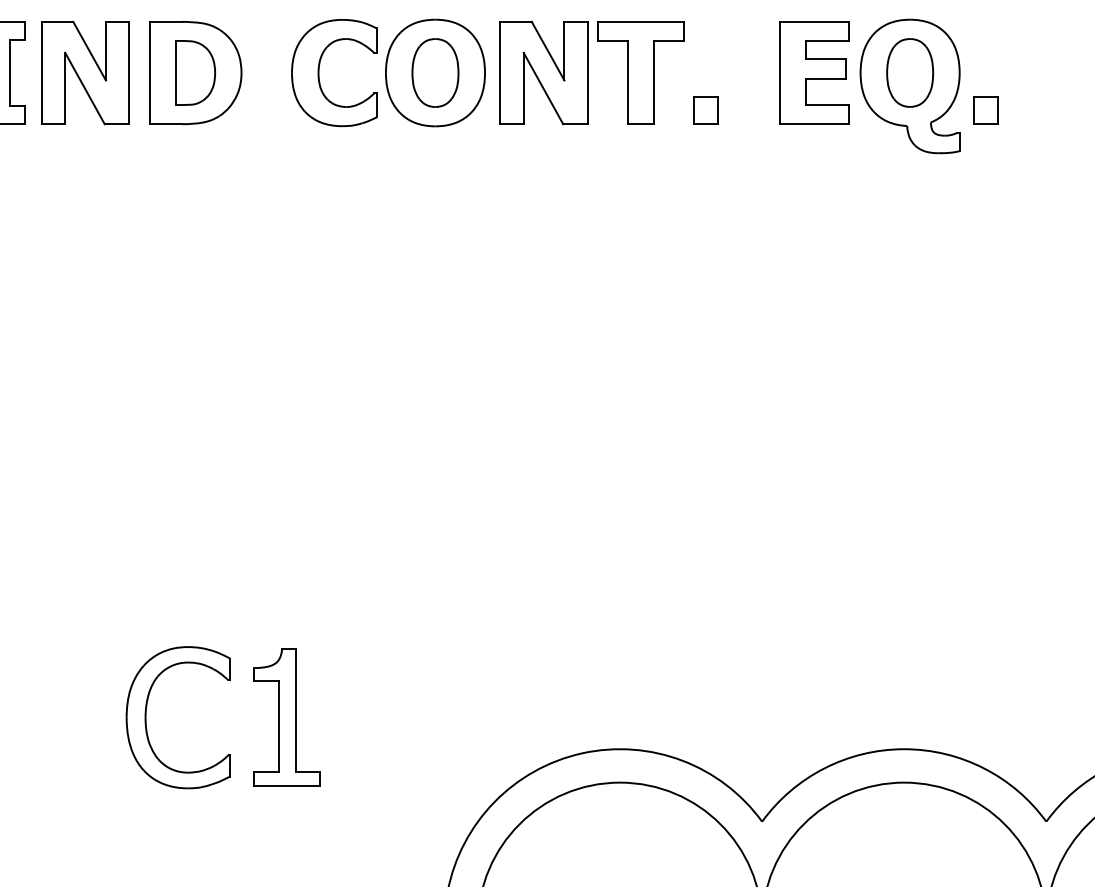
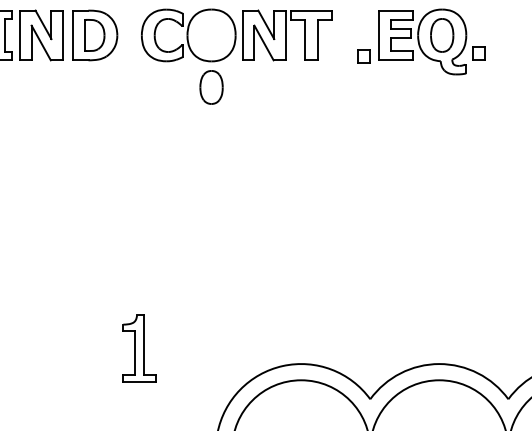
part: (435, 73) -> (211, 87), moved
part: (704, 110) -> (363, 56), moved
part: (147, 717) -> (71, 348), removed

